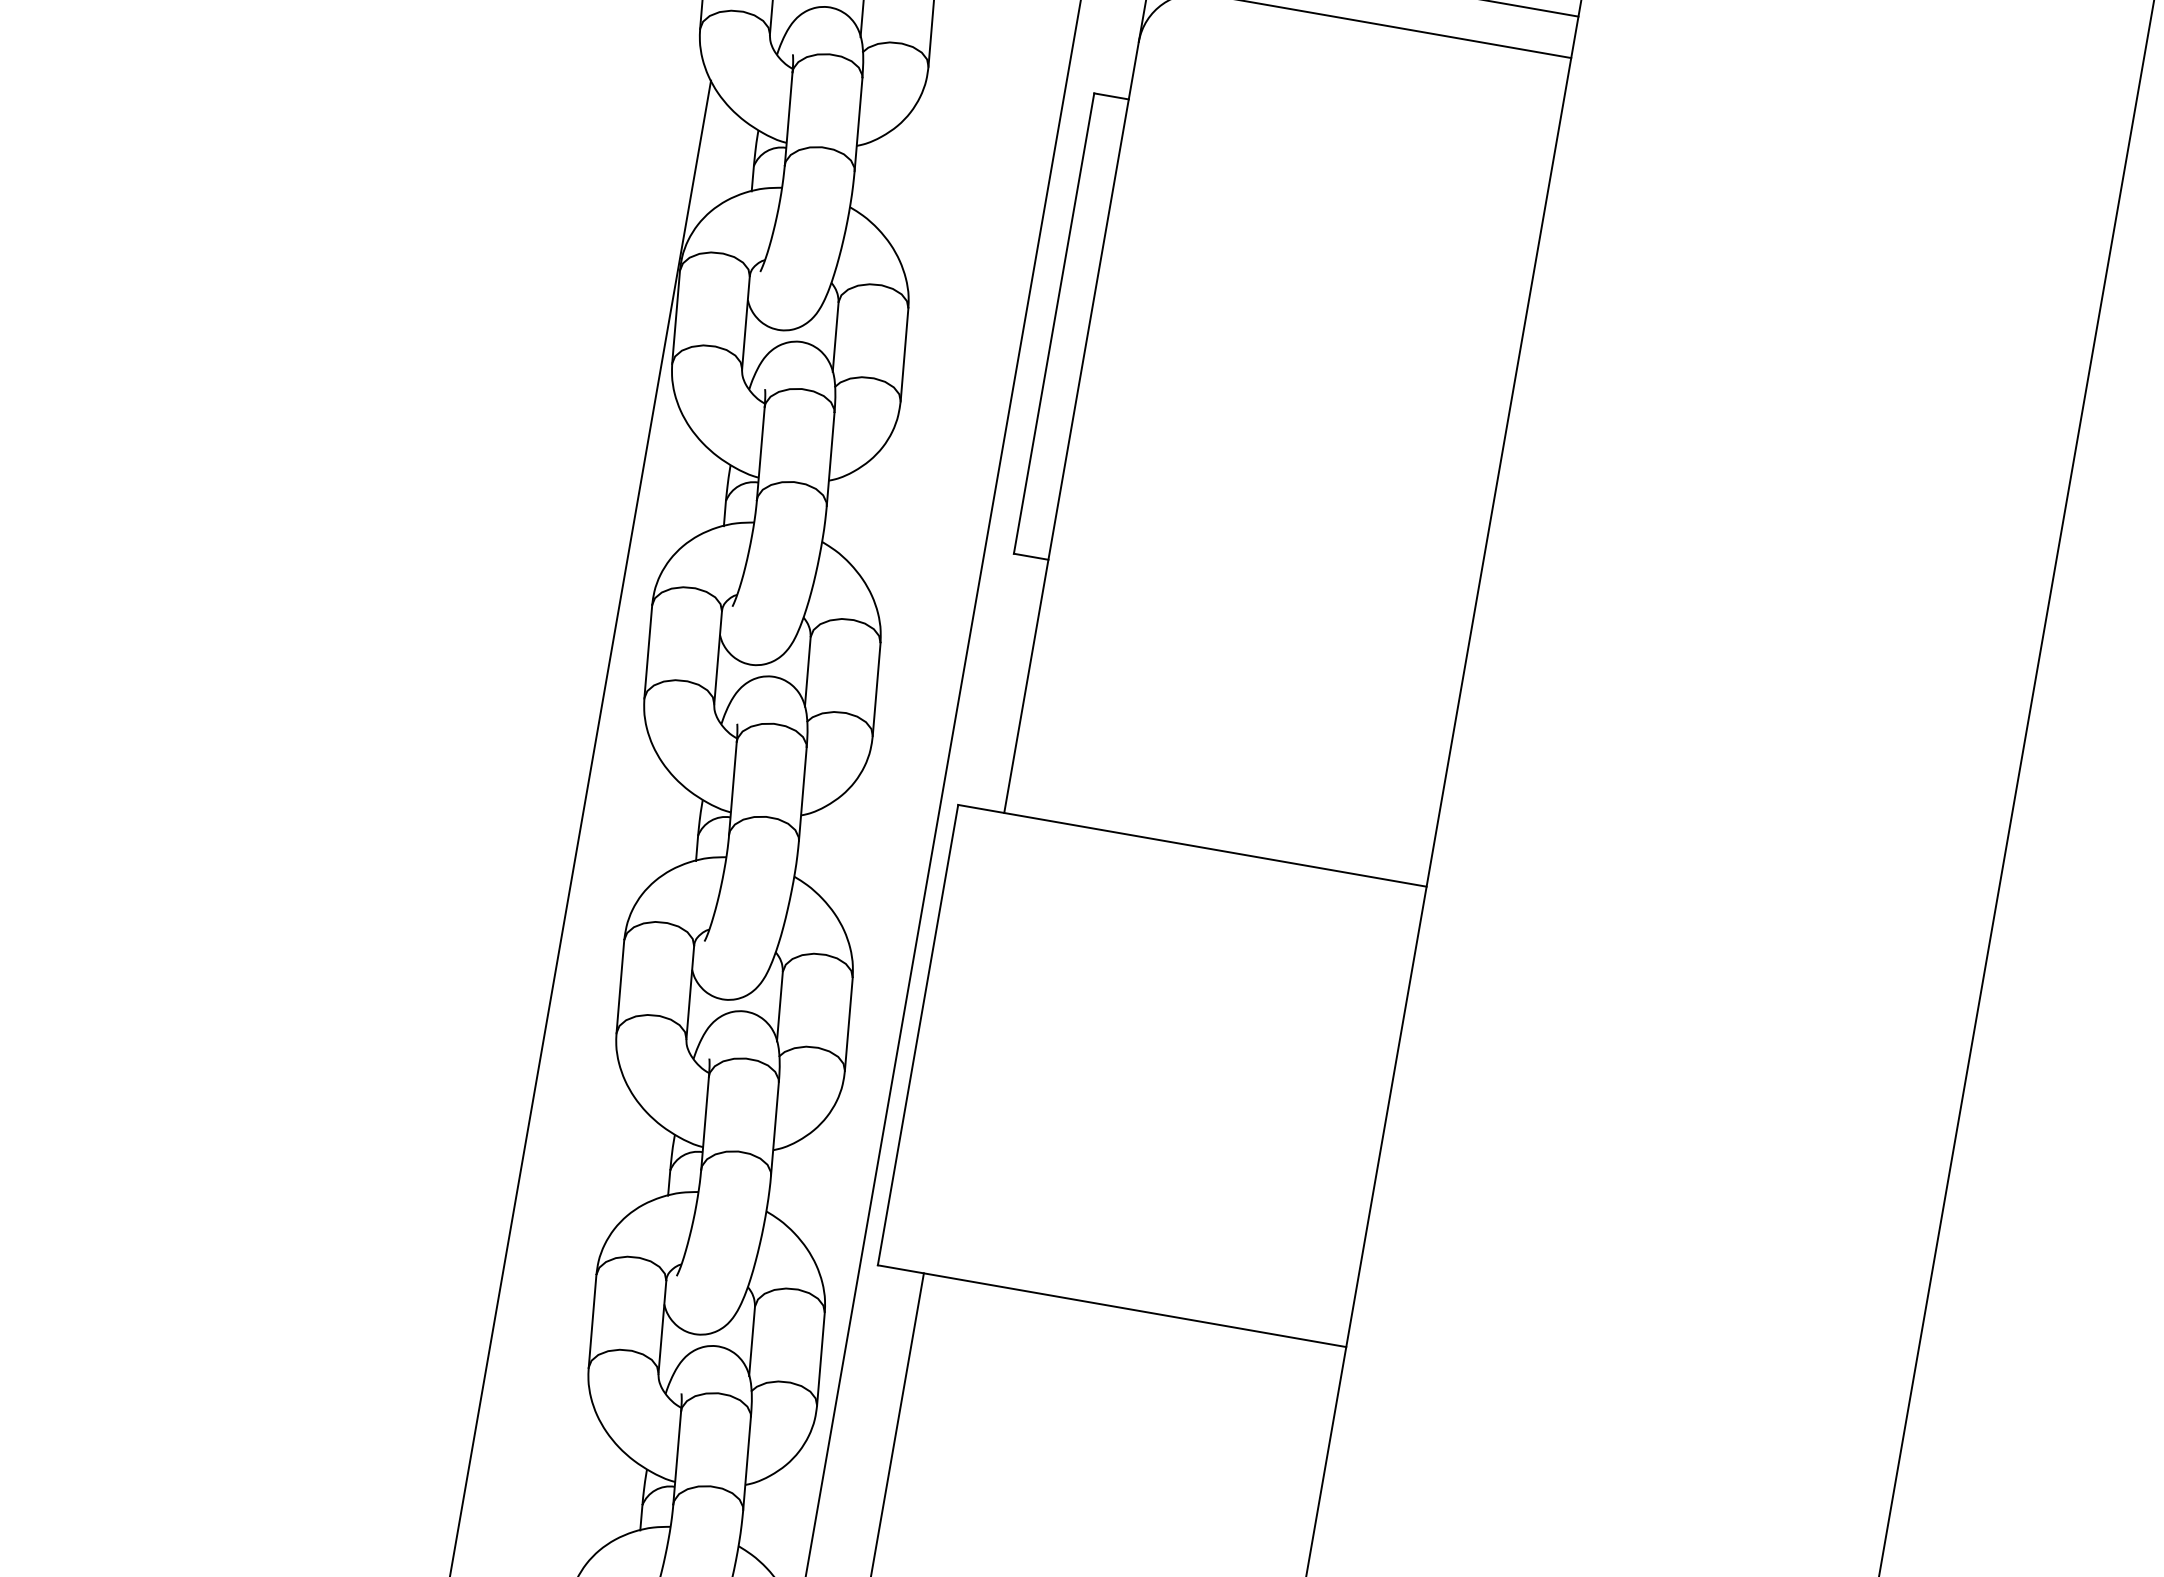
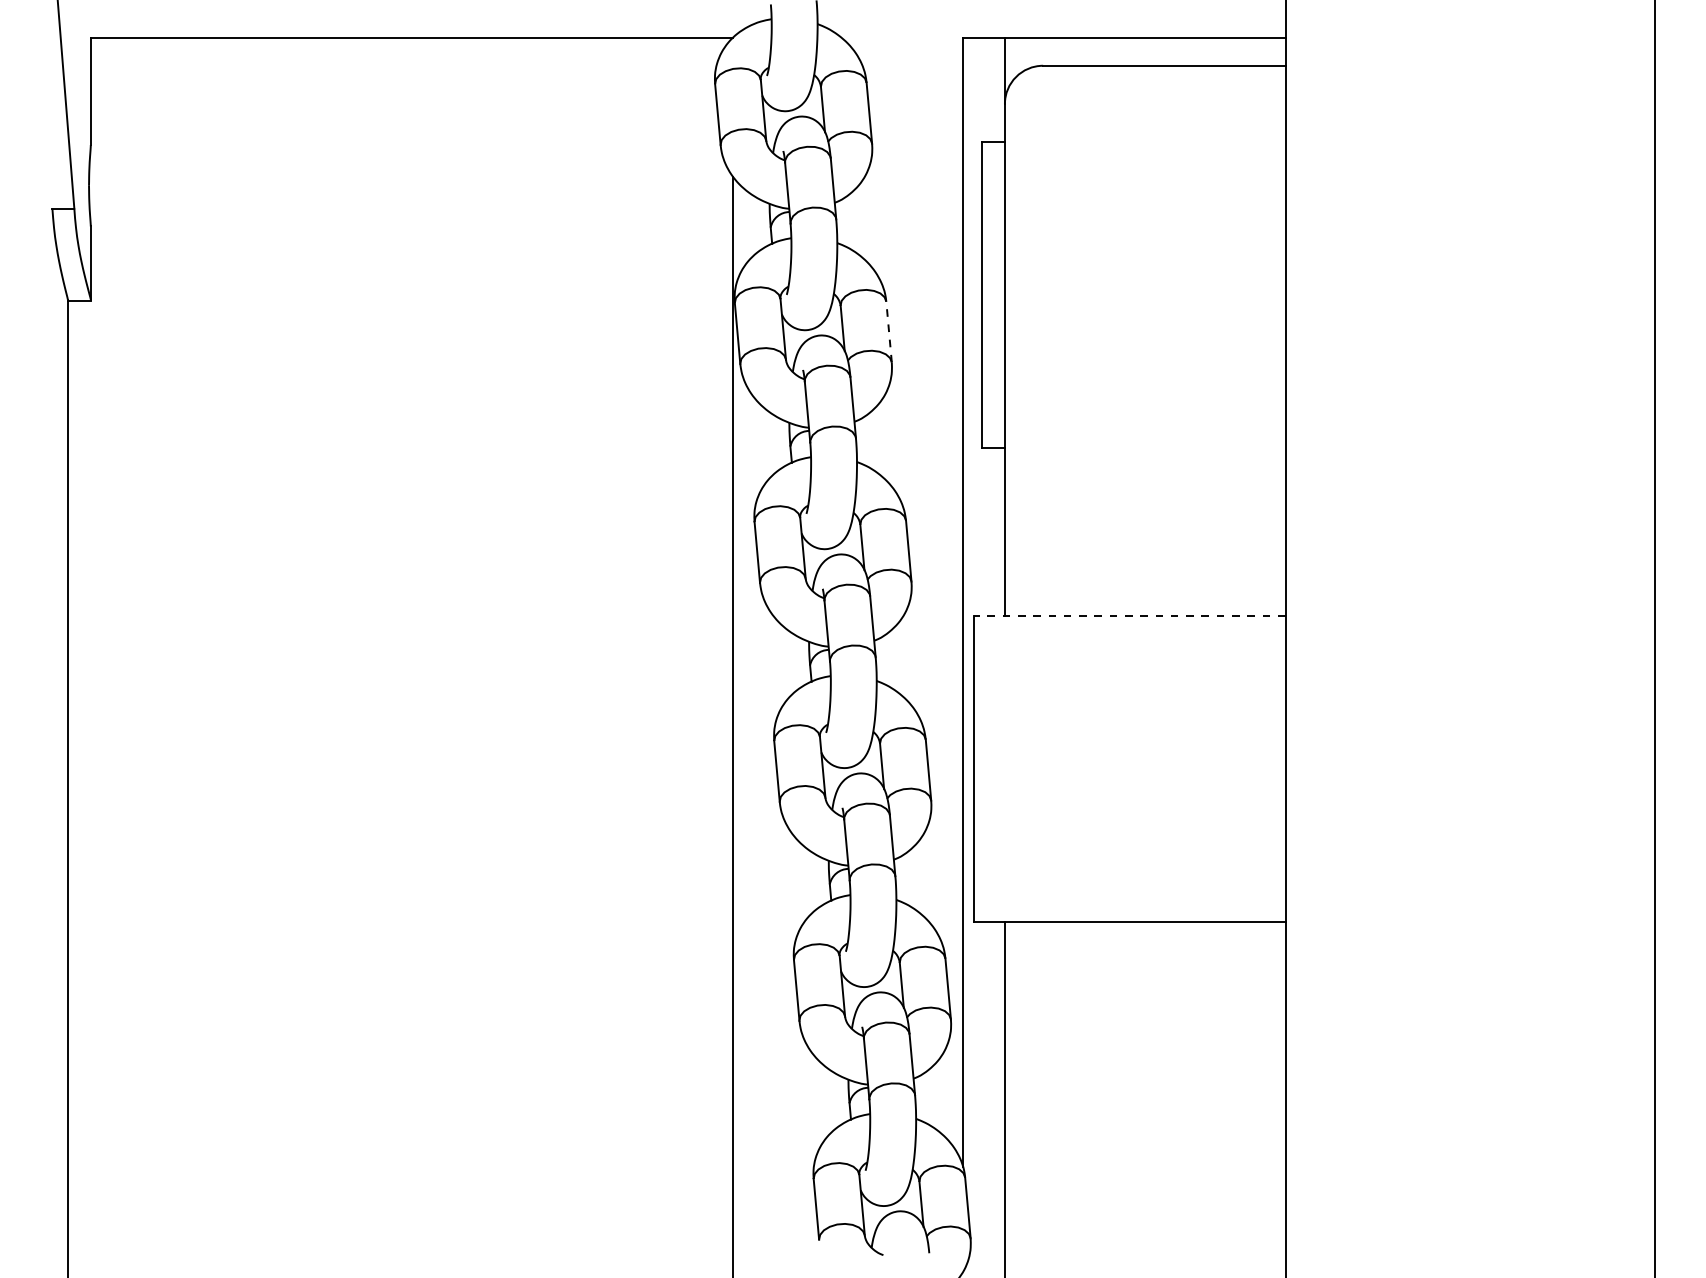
line: (905, 355) -> (889, 332), solid -> dashed
line: (1191, 846) -> (1129, 616), solid -> dashed

